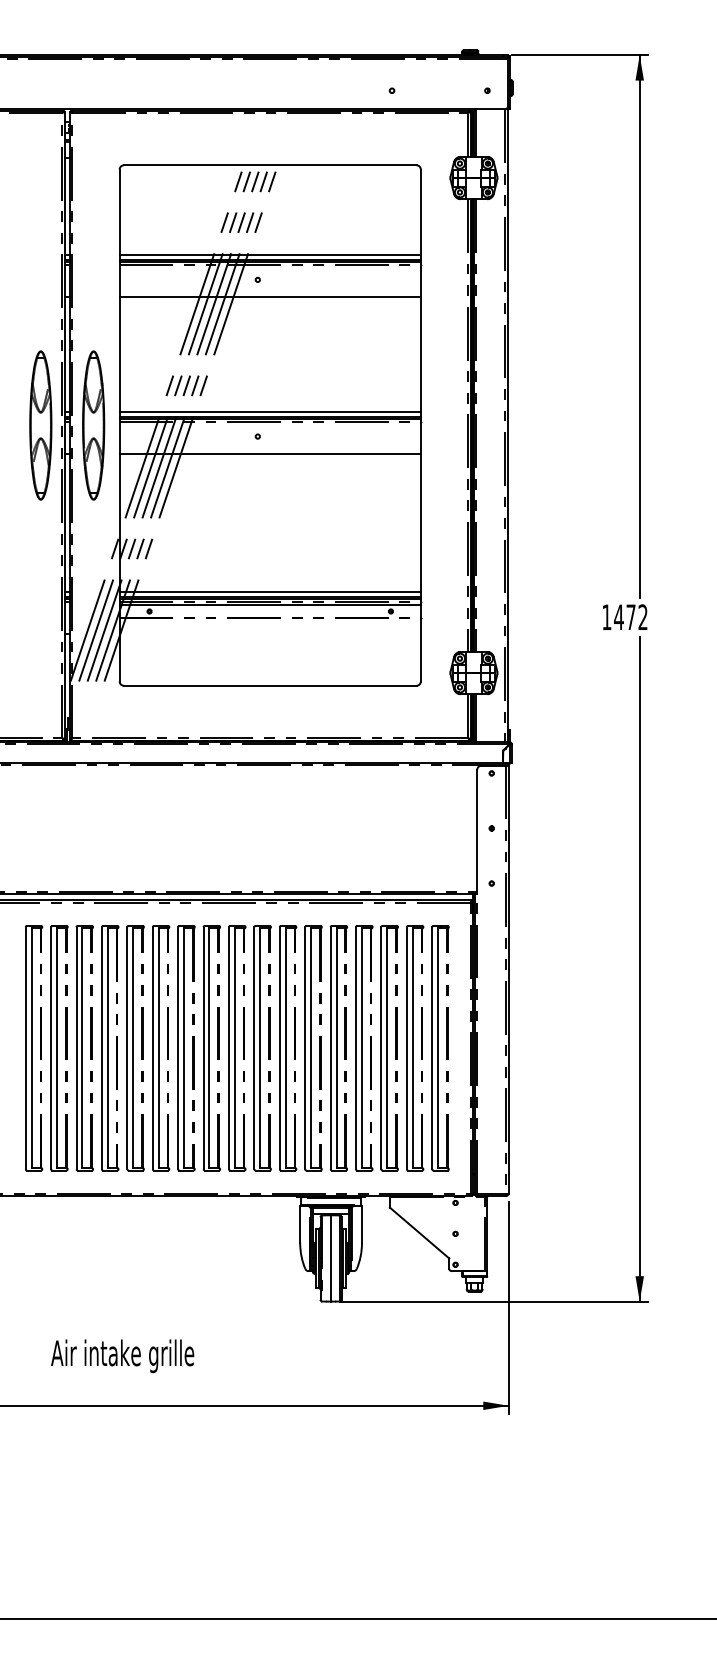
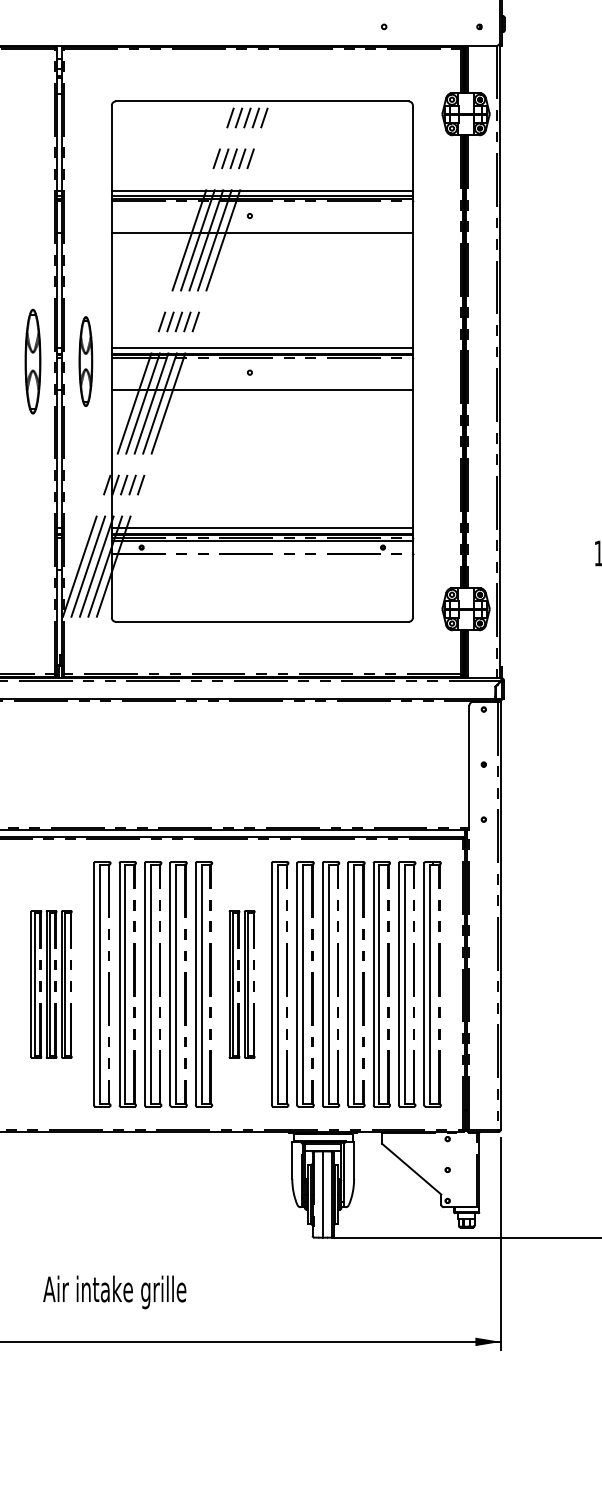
part: (40, 425) -> (32, 361), size x0.7
part: (93, 425) -> (85, 361), size x0.6
part: (59, 1048) -> (51, 984), size x0.6
part: (249, 1048) -> (241, 984), size x0.6

